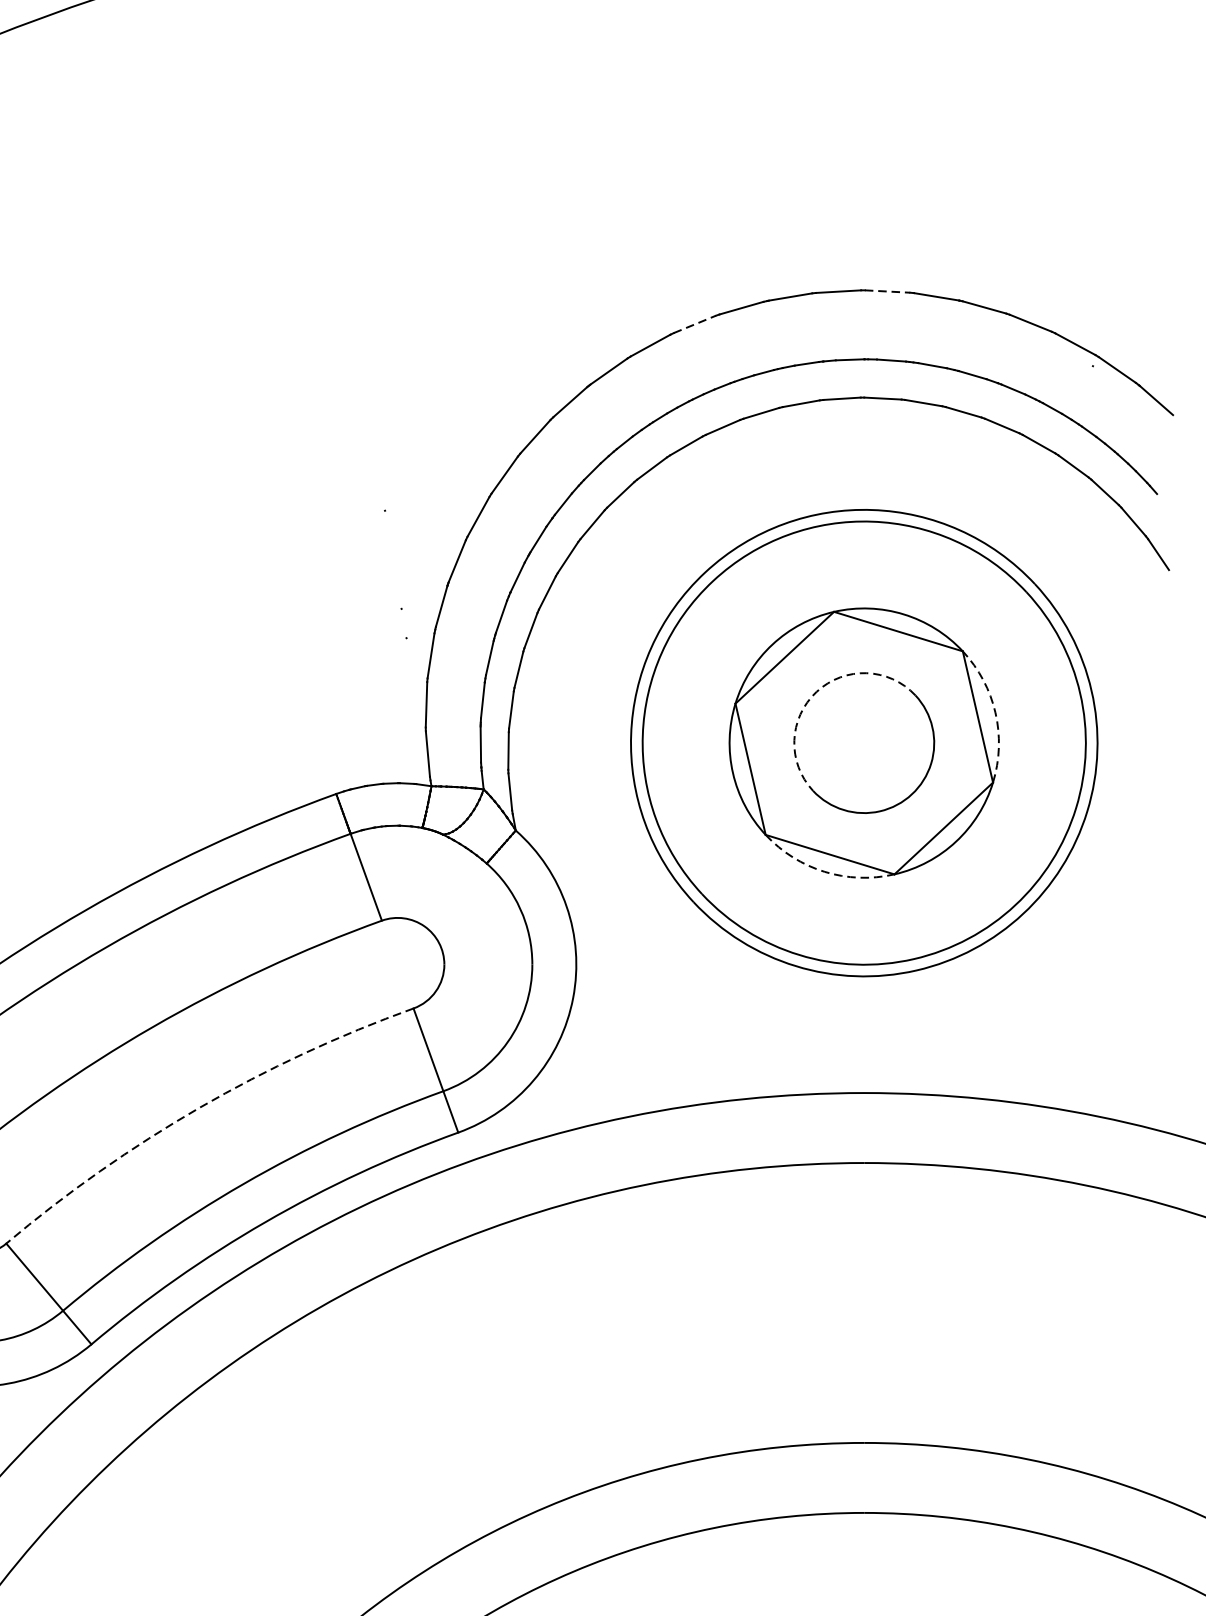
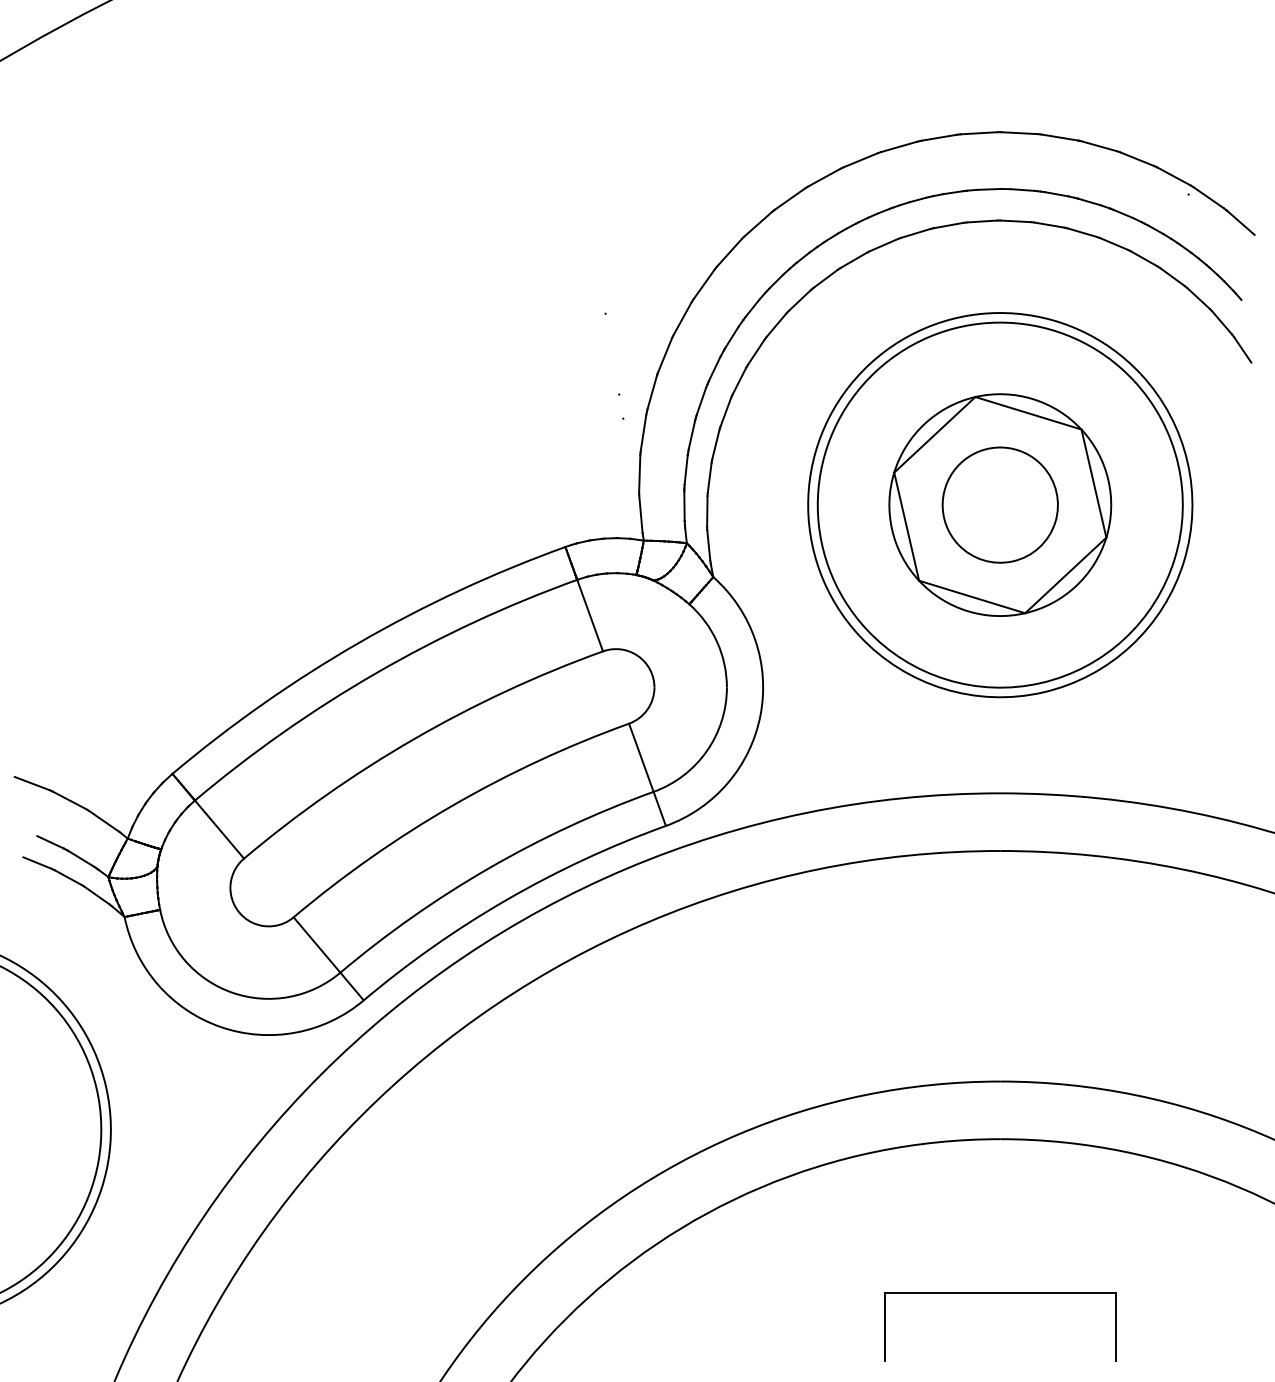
line: (887, 291) -> (1019, 133), dashed -> solid
line: (694, 324) -> (860, 160), dashed -> solid
arc: (817, 691) -> (961, 462), dashed -> solid
arc: (995, 713) -> (1108, 480), dashed -> solid
arc: (824, 872) -> (967, 611), dashed -> solid
arc: (199, 1107) -> (452, 805), dashed -> solid

